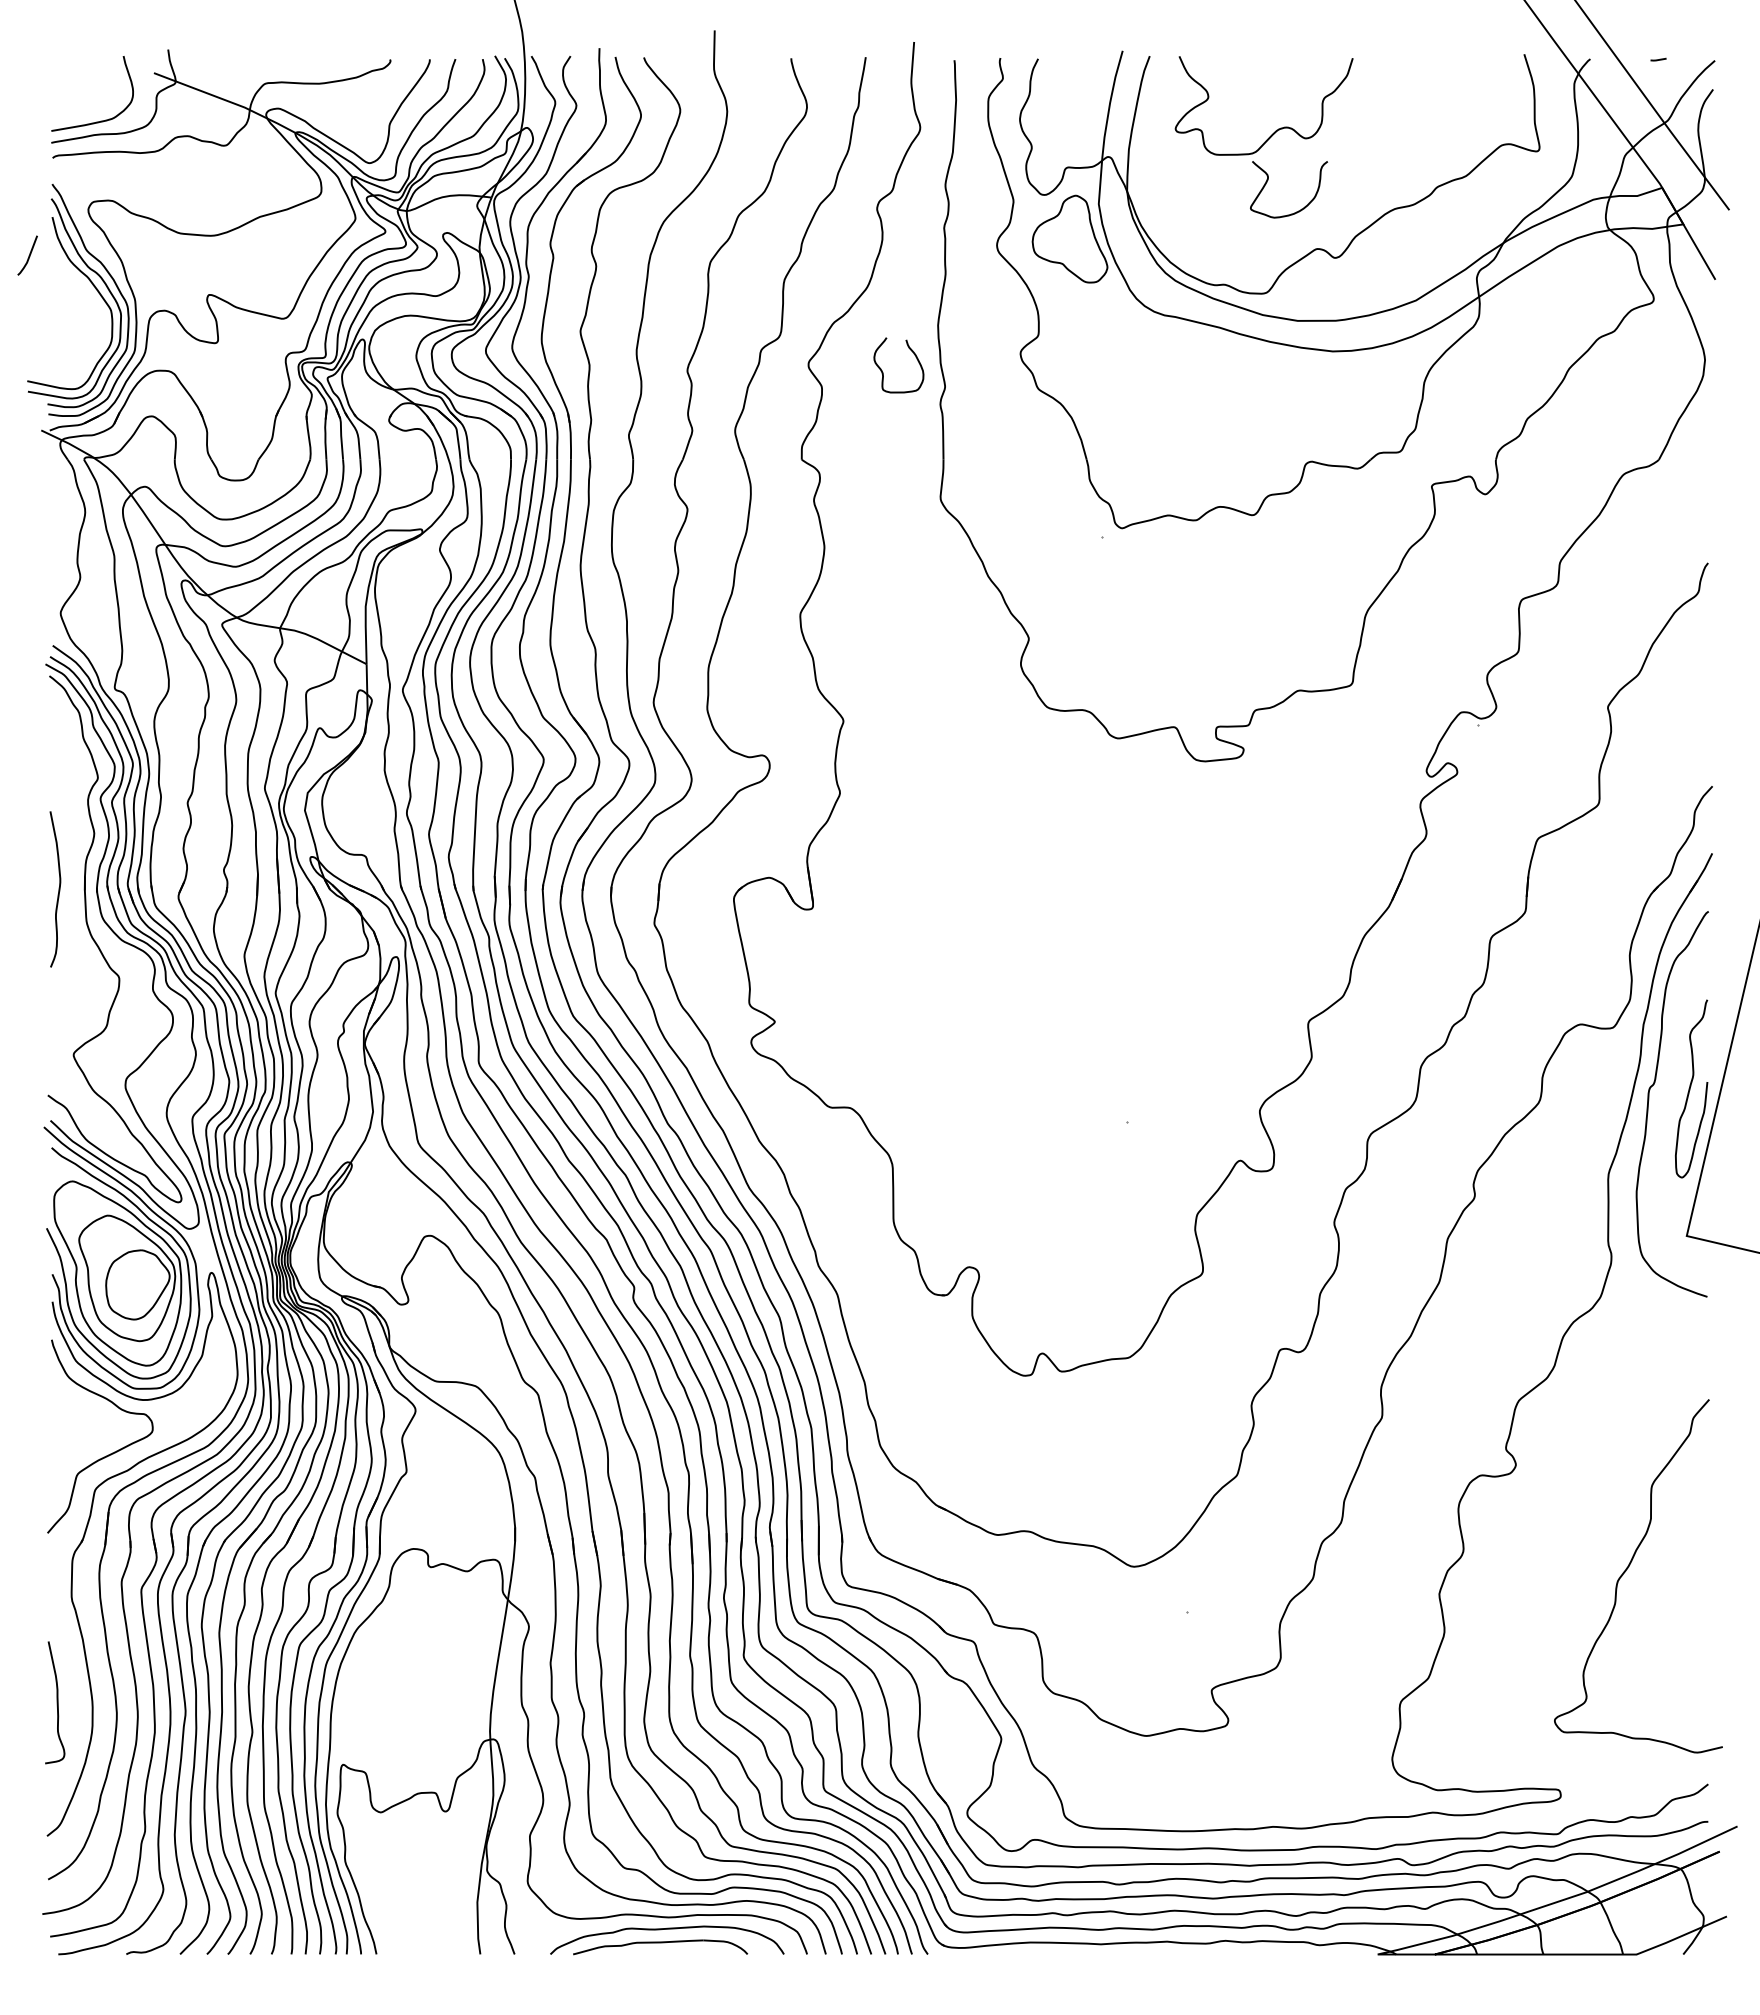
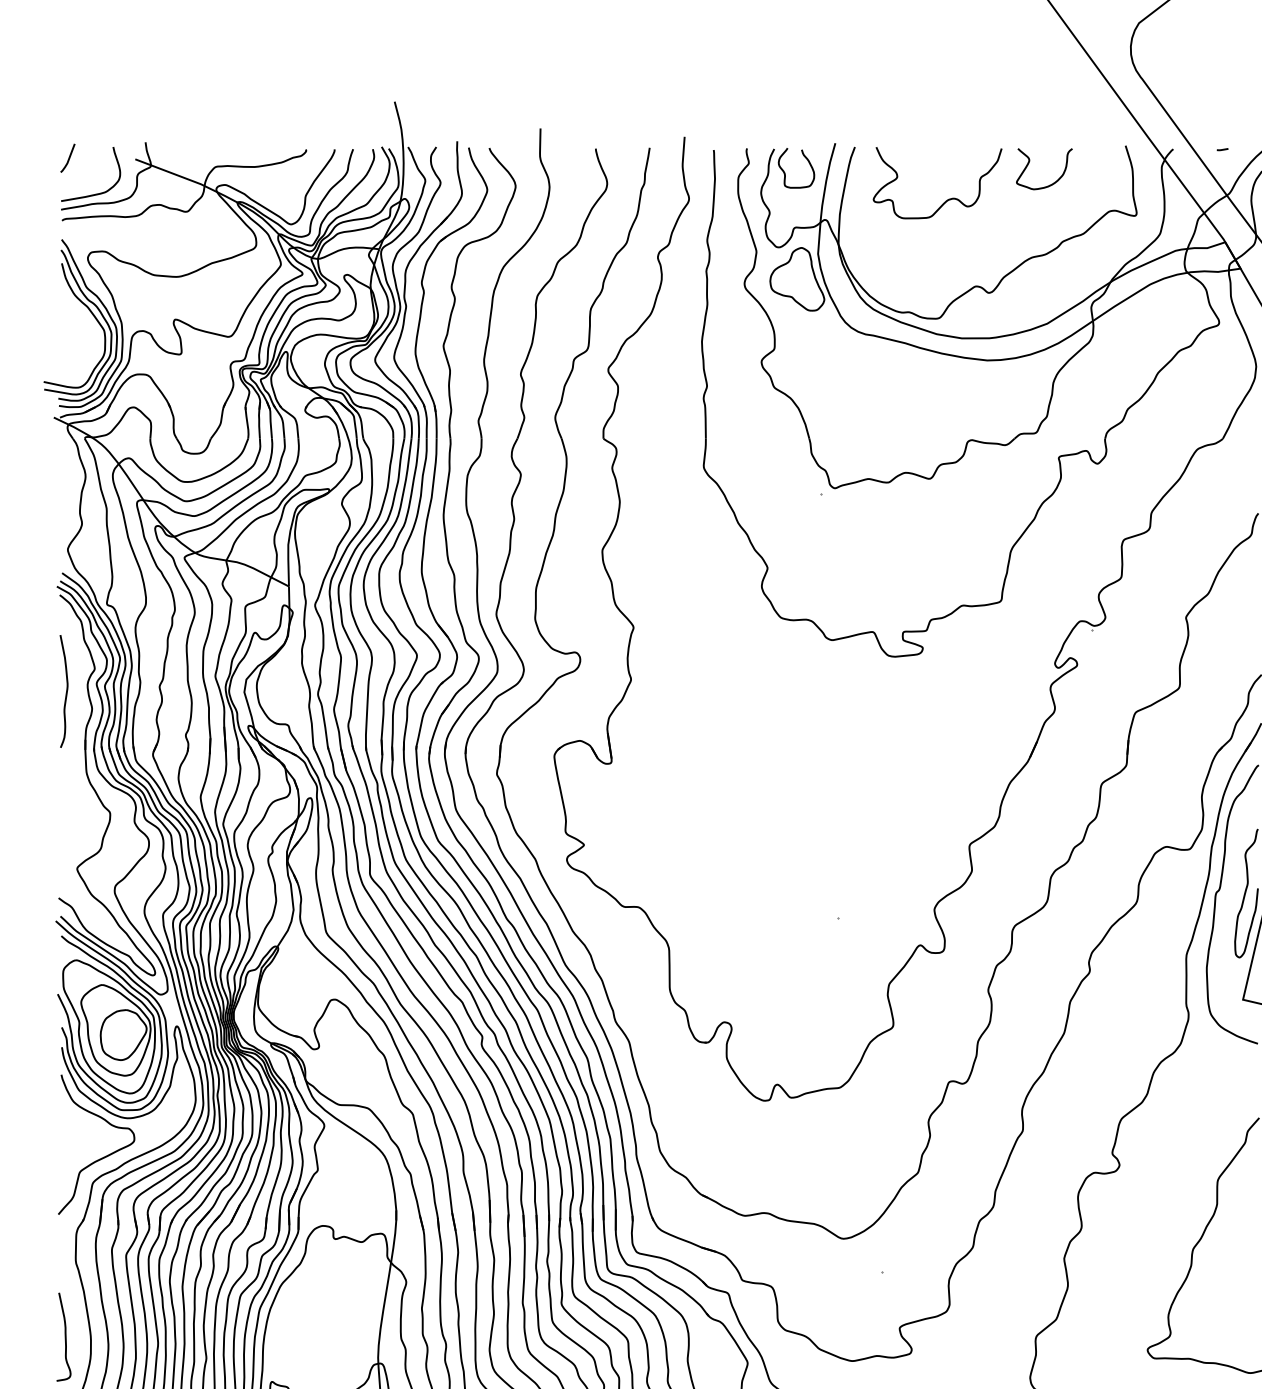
curve: (1268, 180) -> (1029, 162), moved
line: (28, 255) -> (68, 158), moved
curve: (883, 372) -> (785, 173), moved
curve: (58, 889) -> (66, 691), moved

